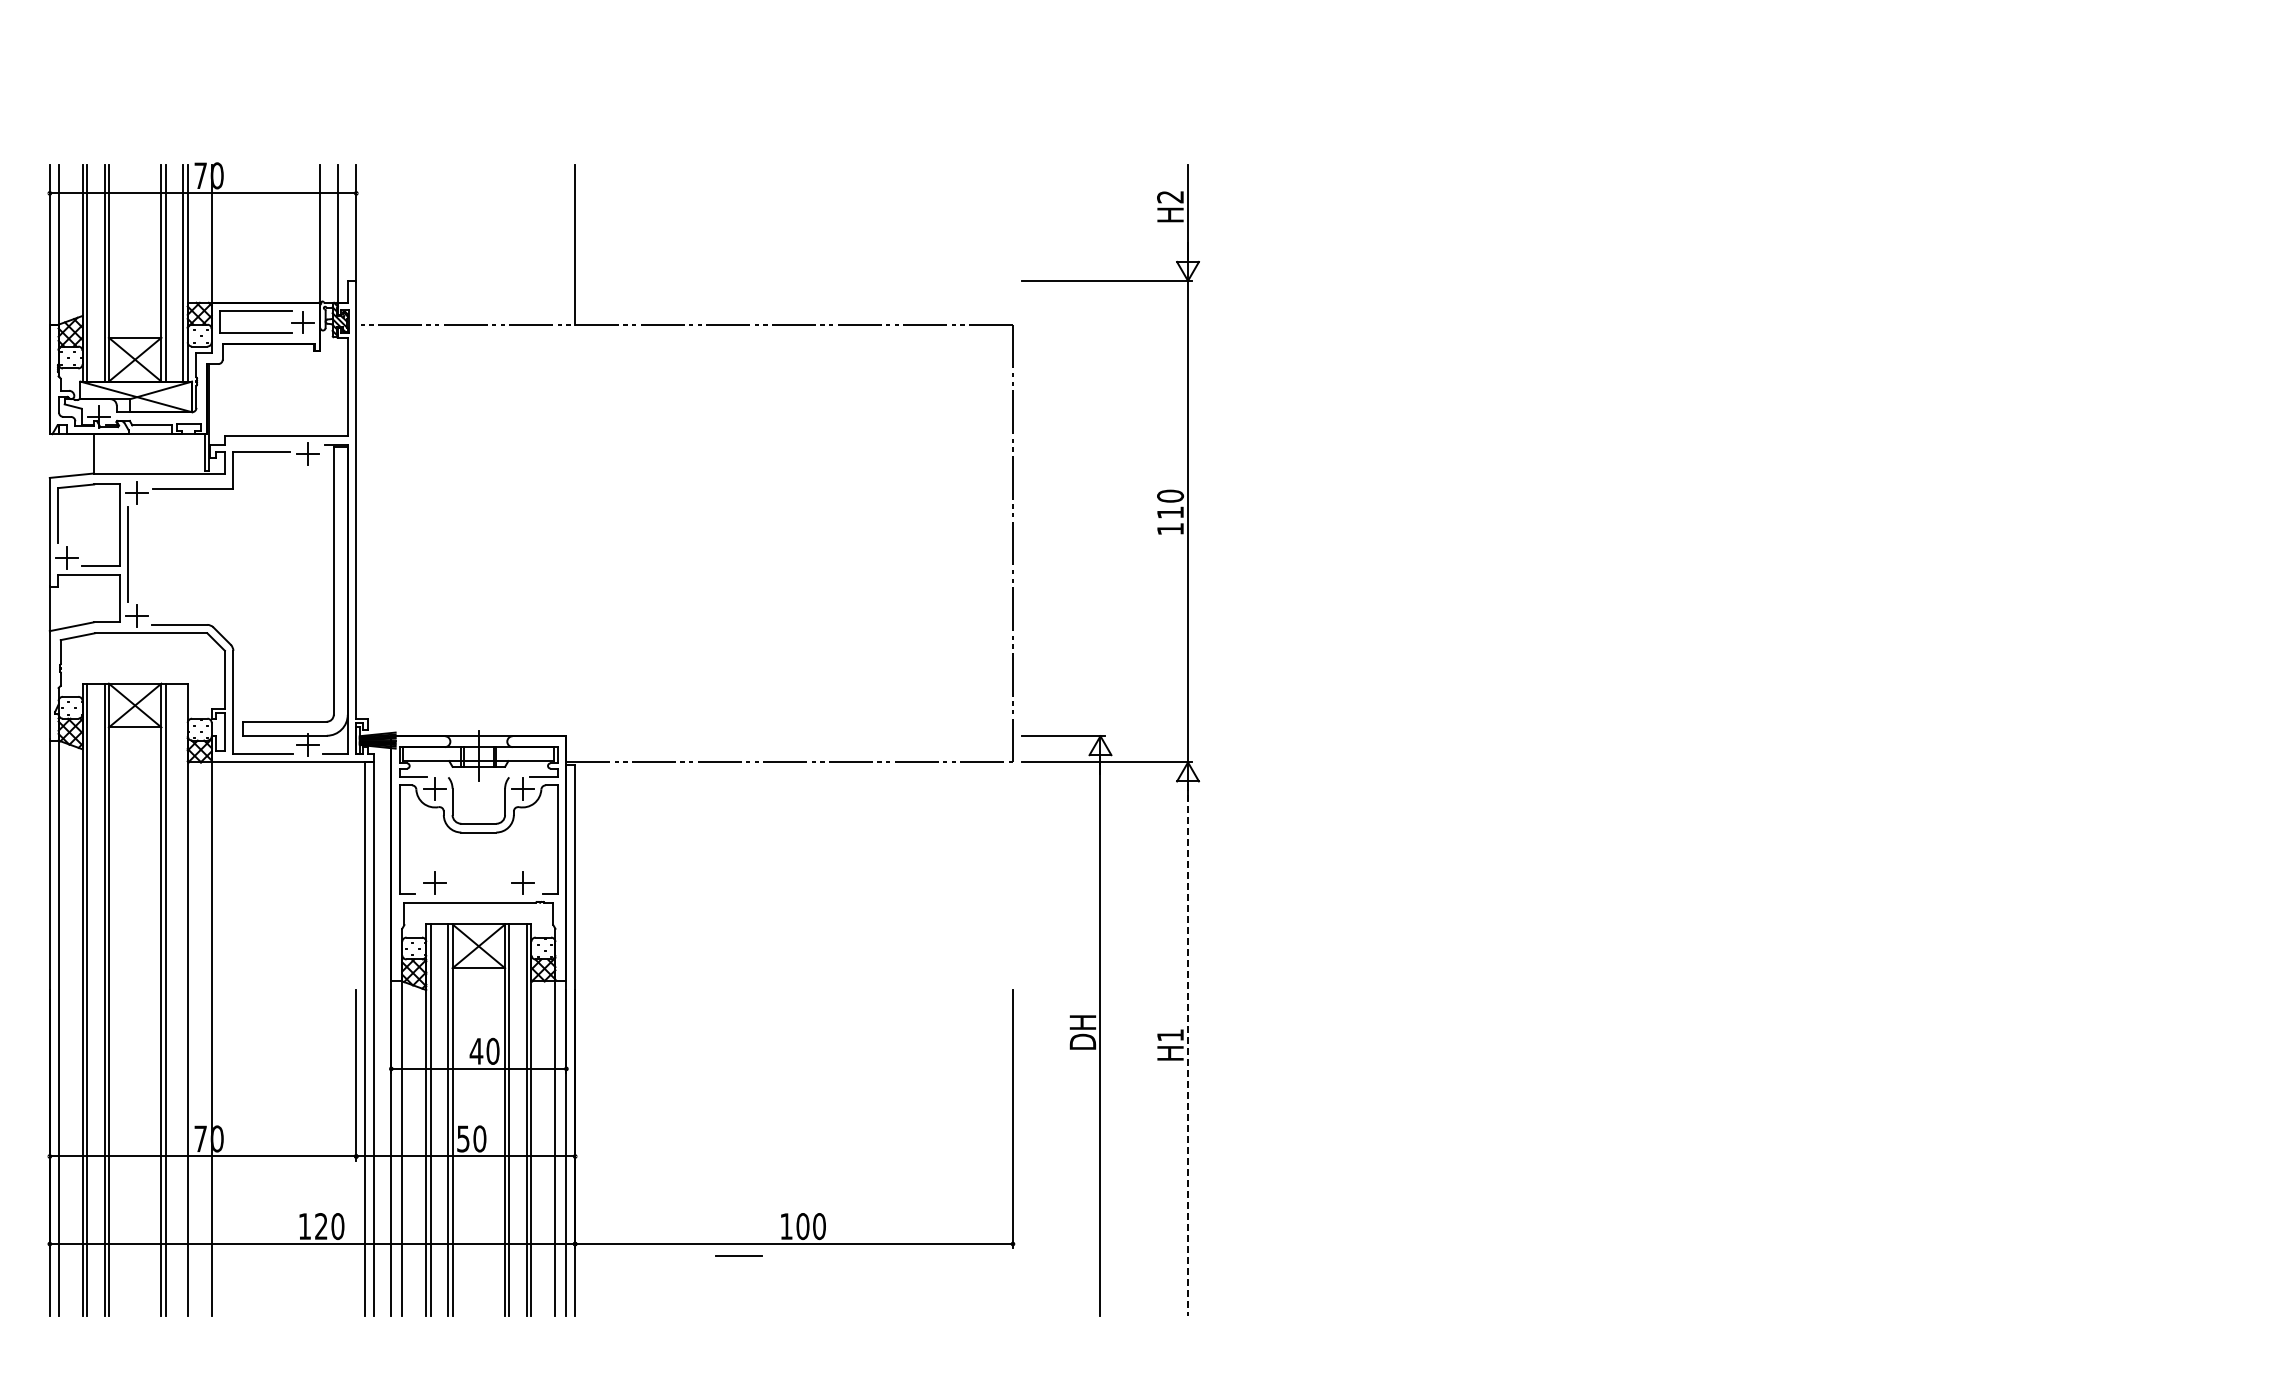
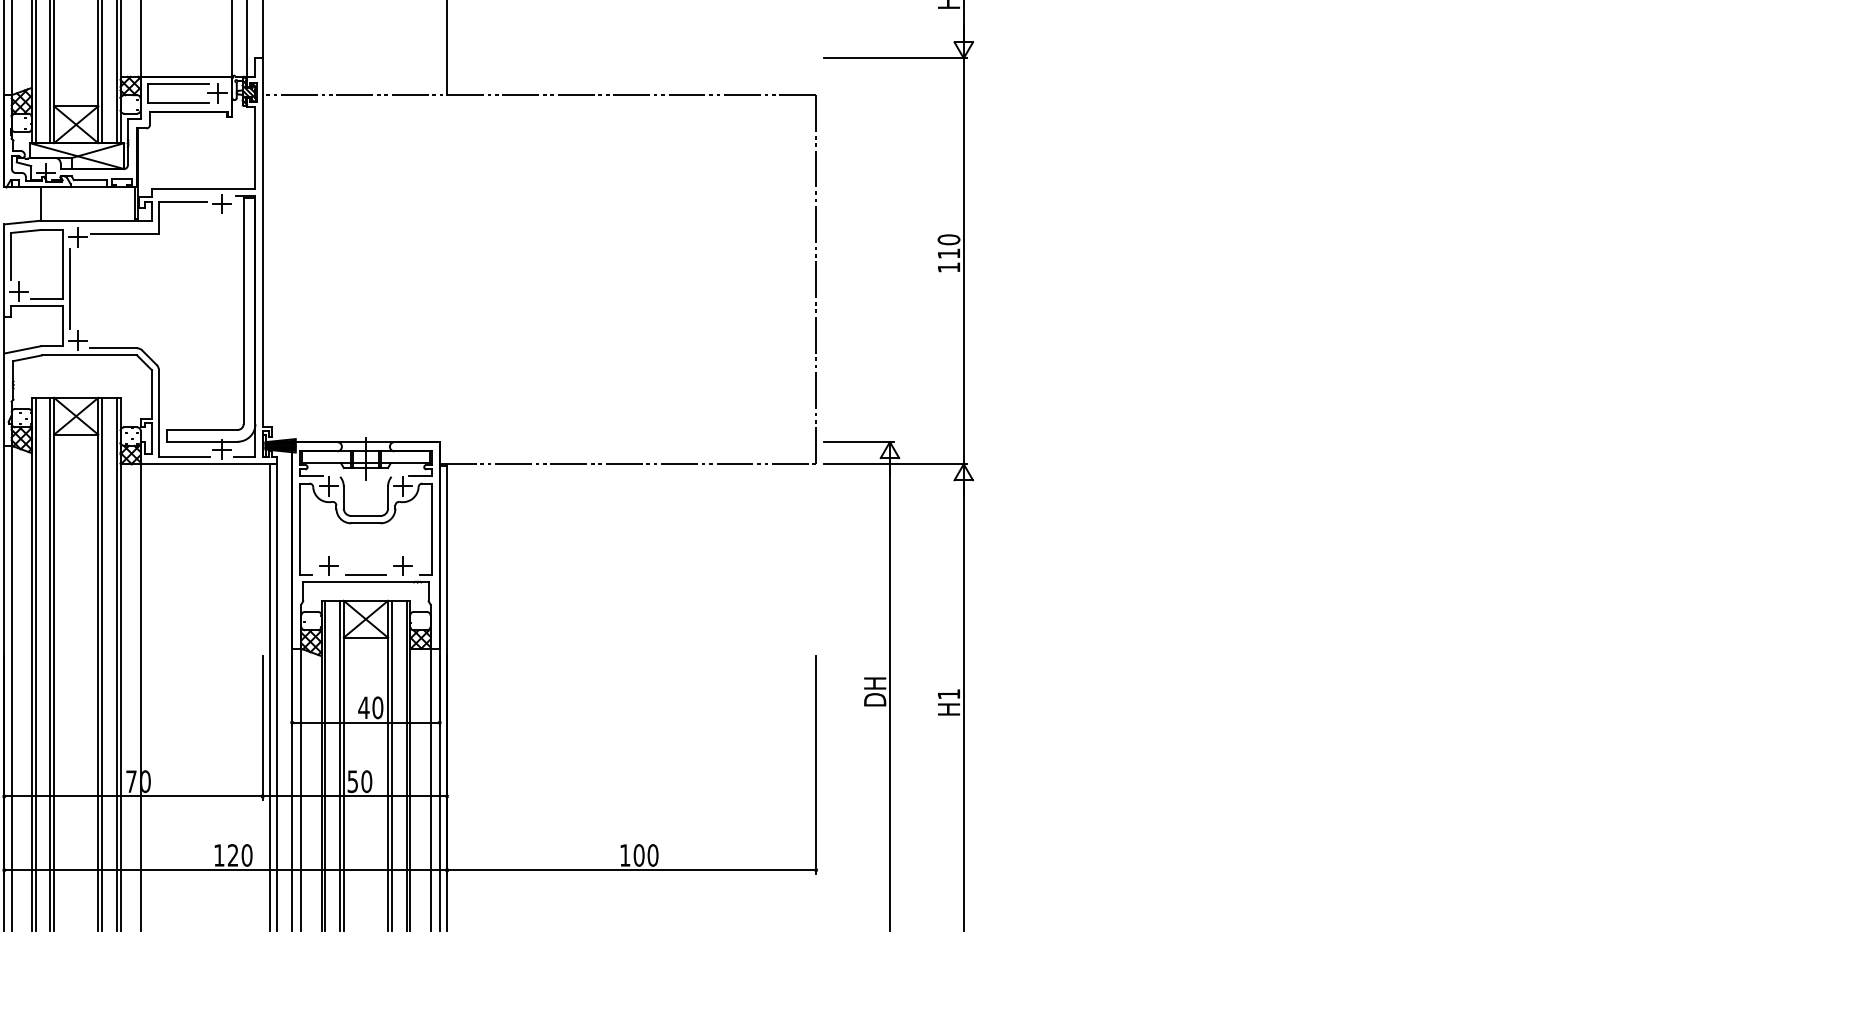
line: (183, 999) -> (116, 664), added
line: (1188, 1050) -> (964, 707), dashed -> solid
line: (738, 1255) -> (365, 574), moved

